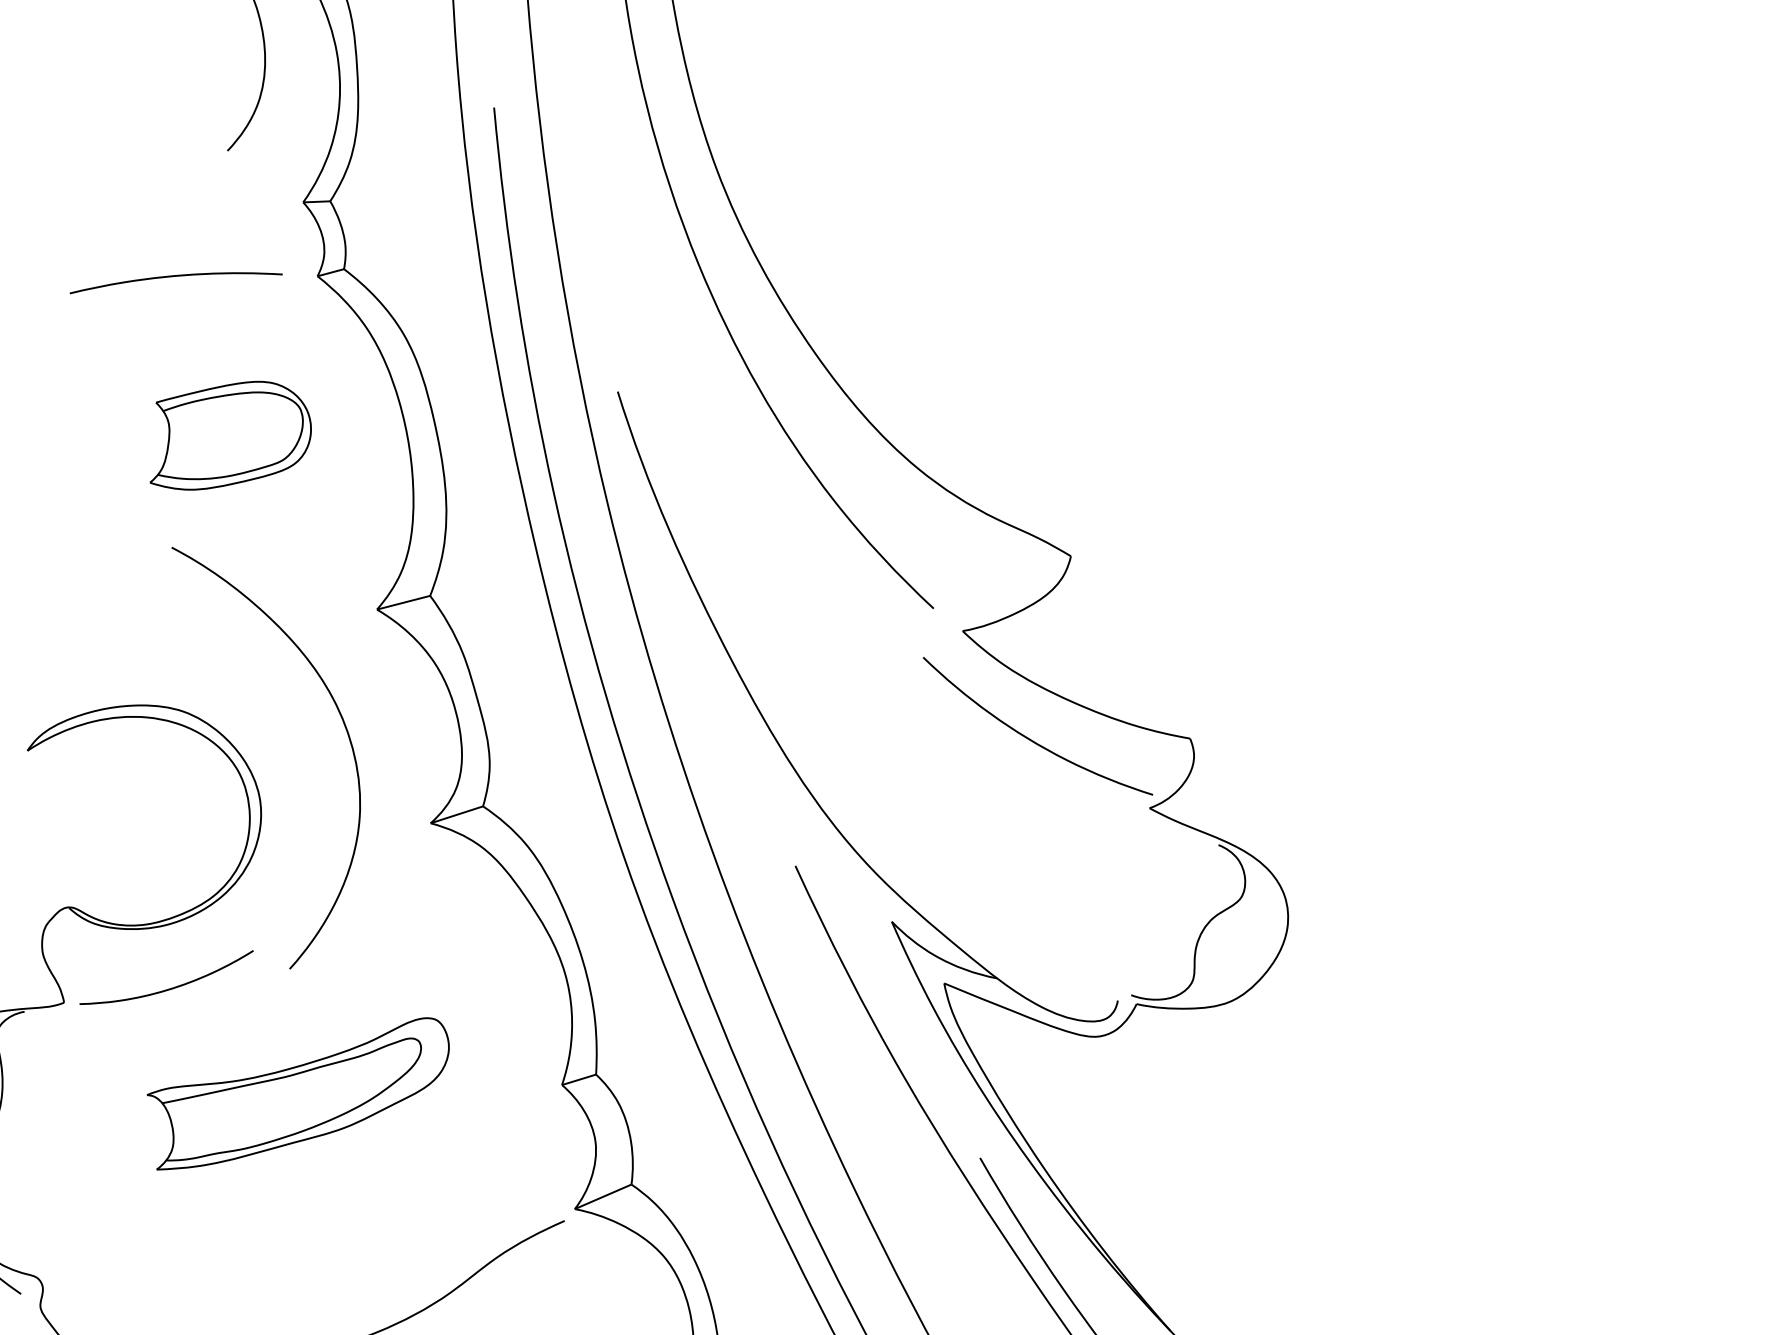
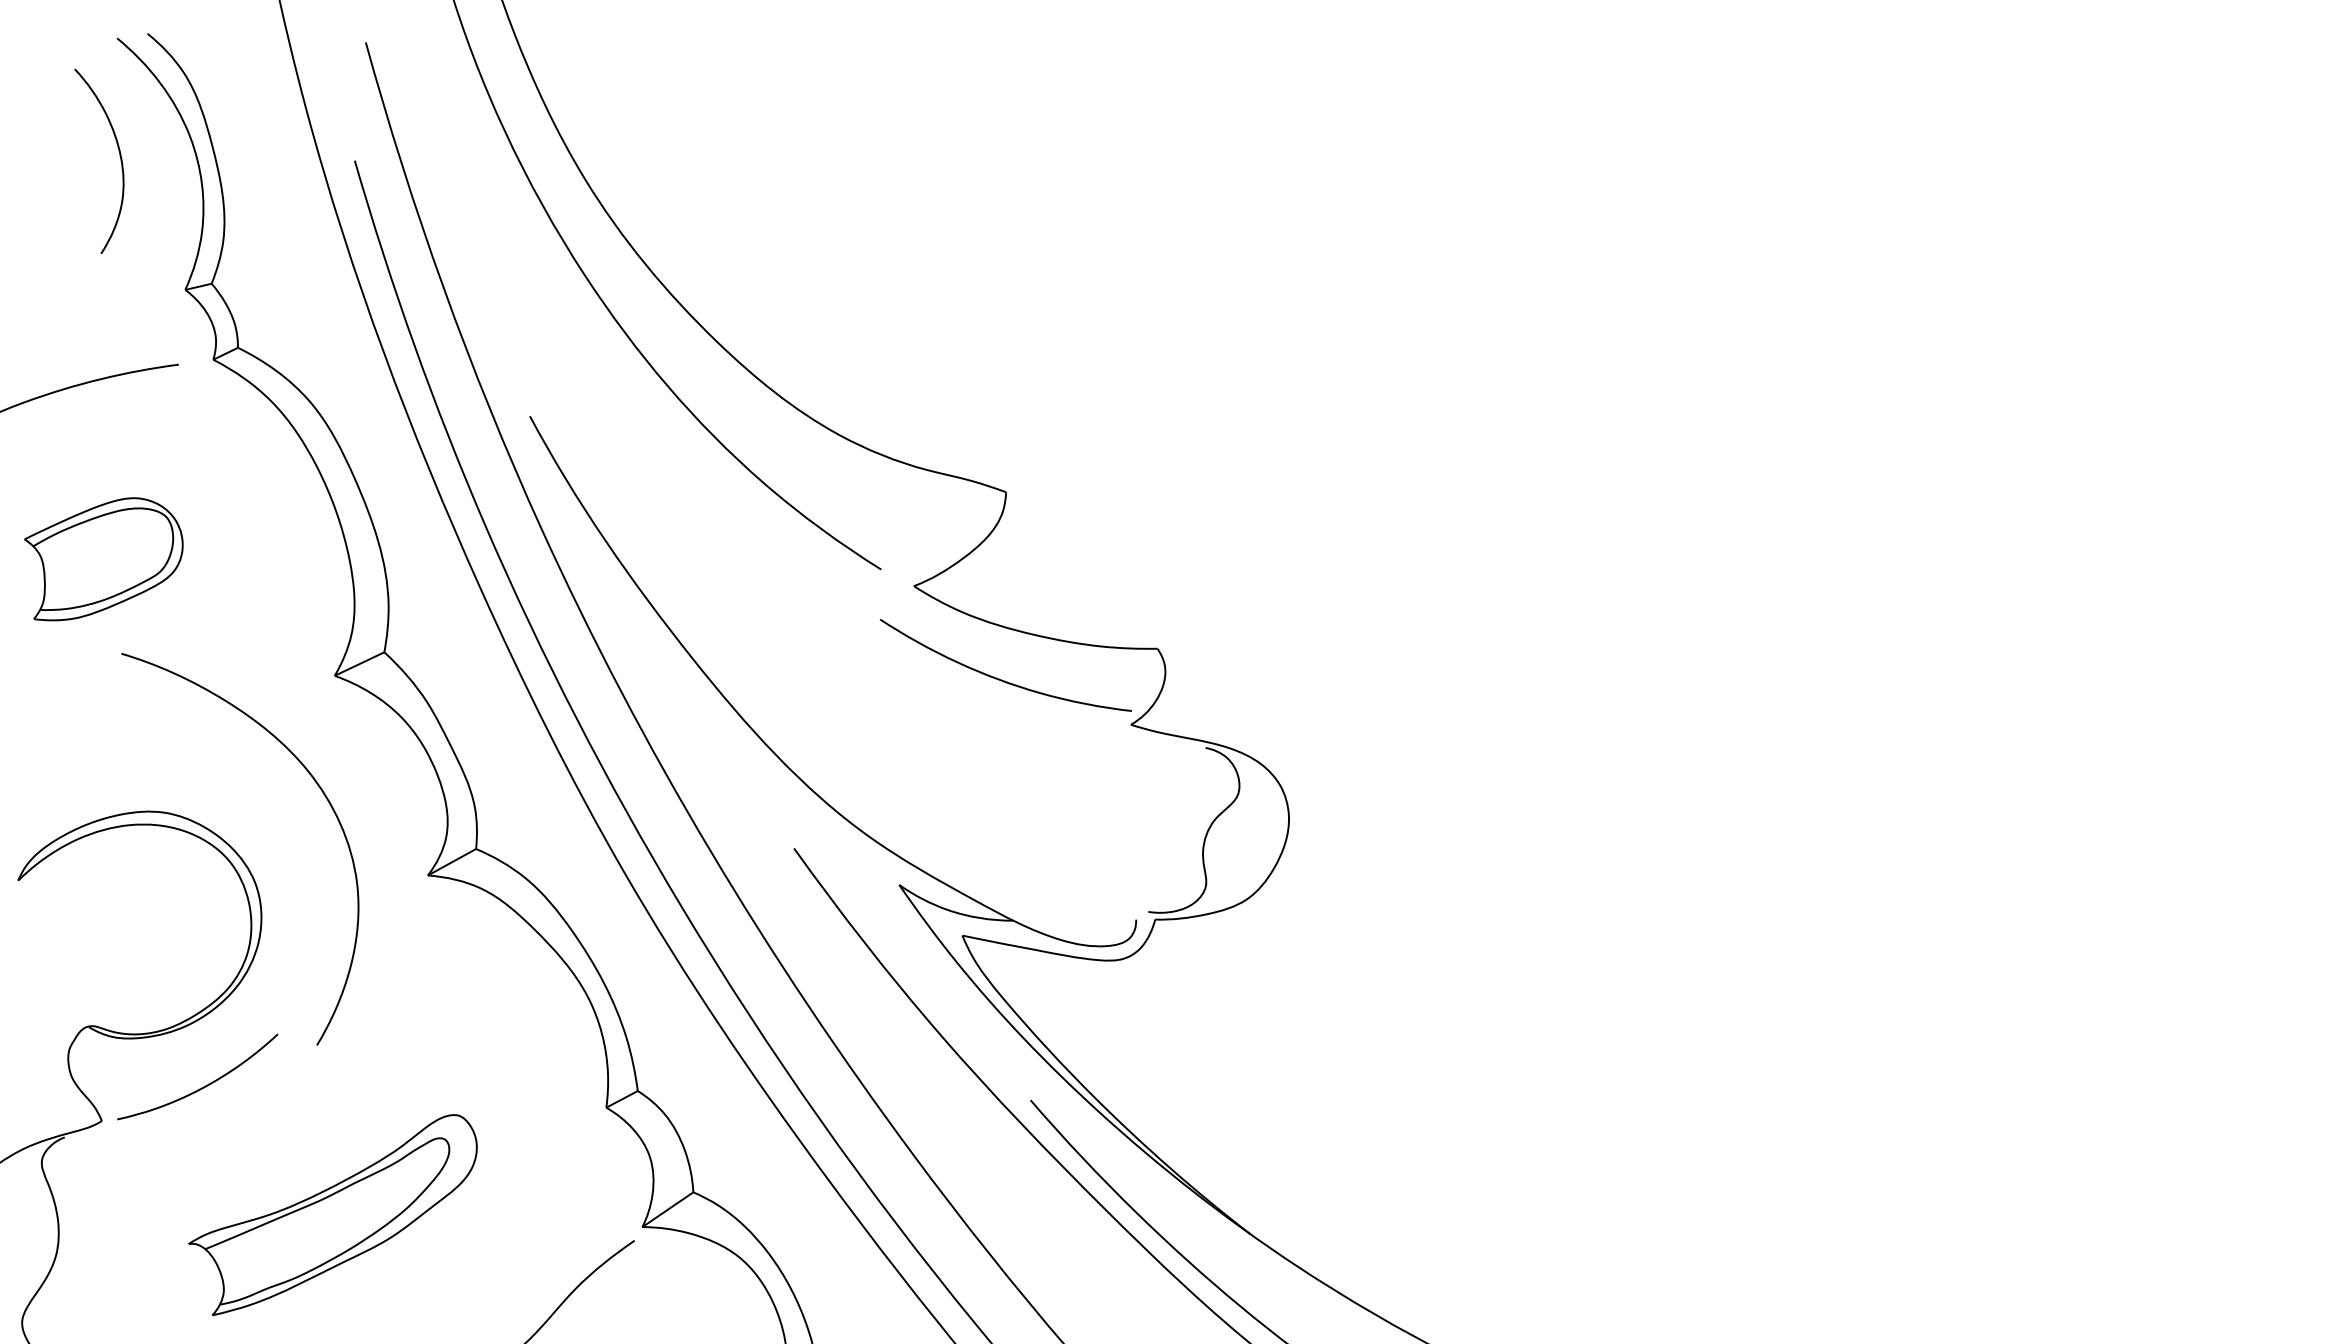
part: (229, 437) -> (103, 559), moved
part: (293, 1094) -> (332, 1215), moved

